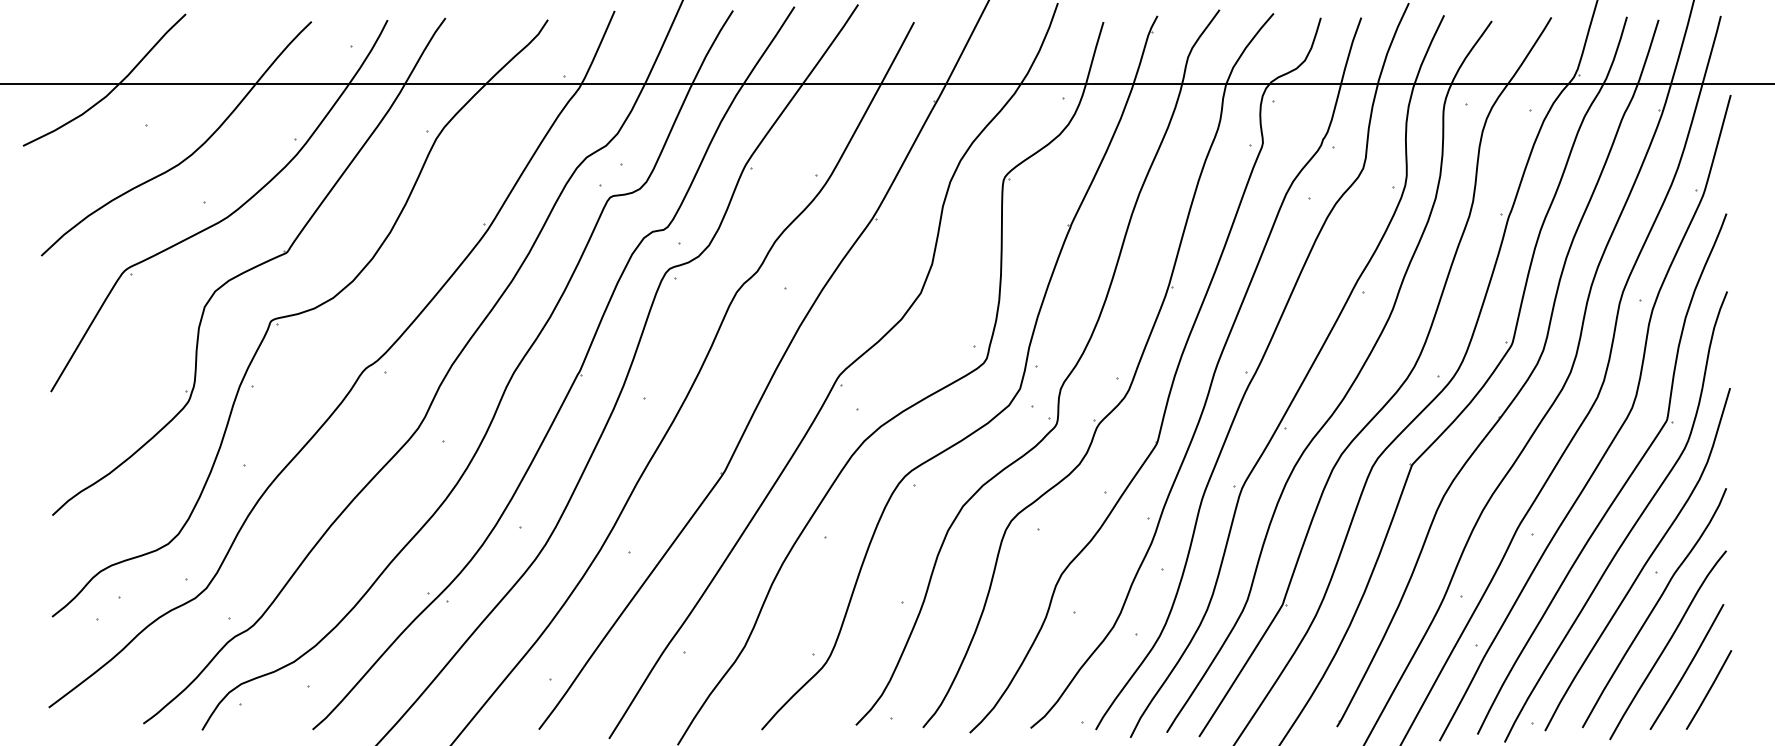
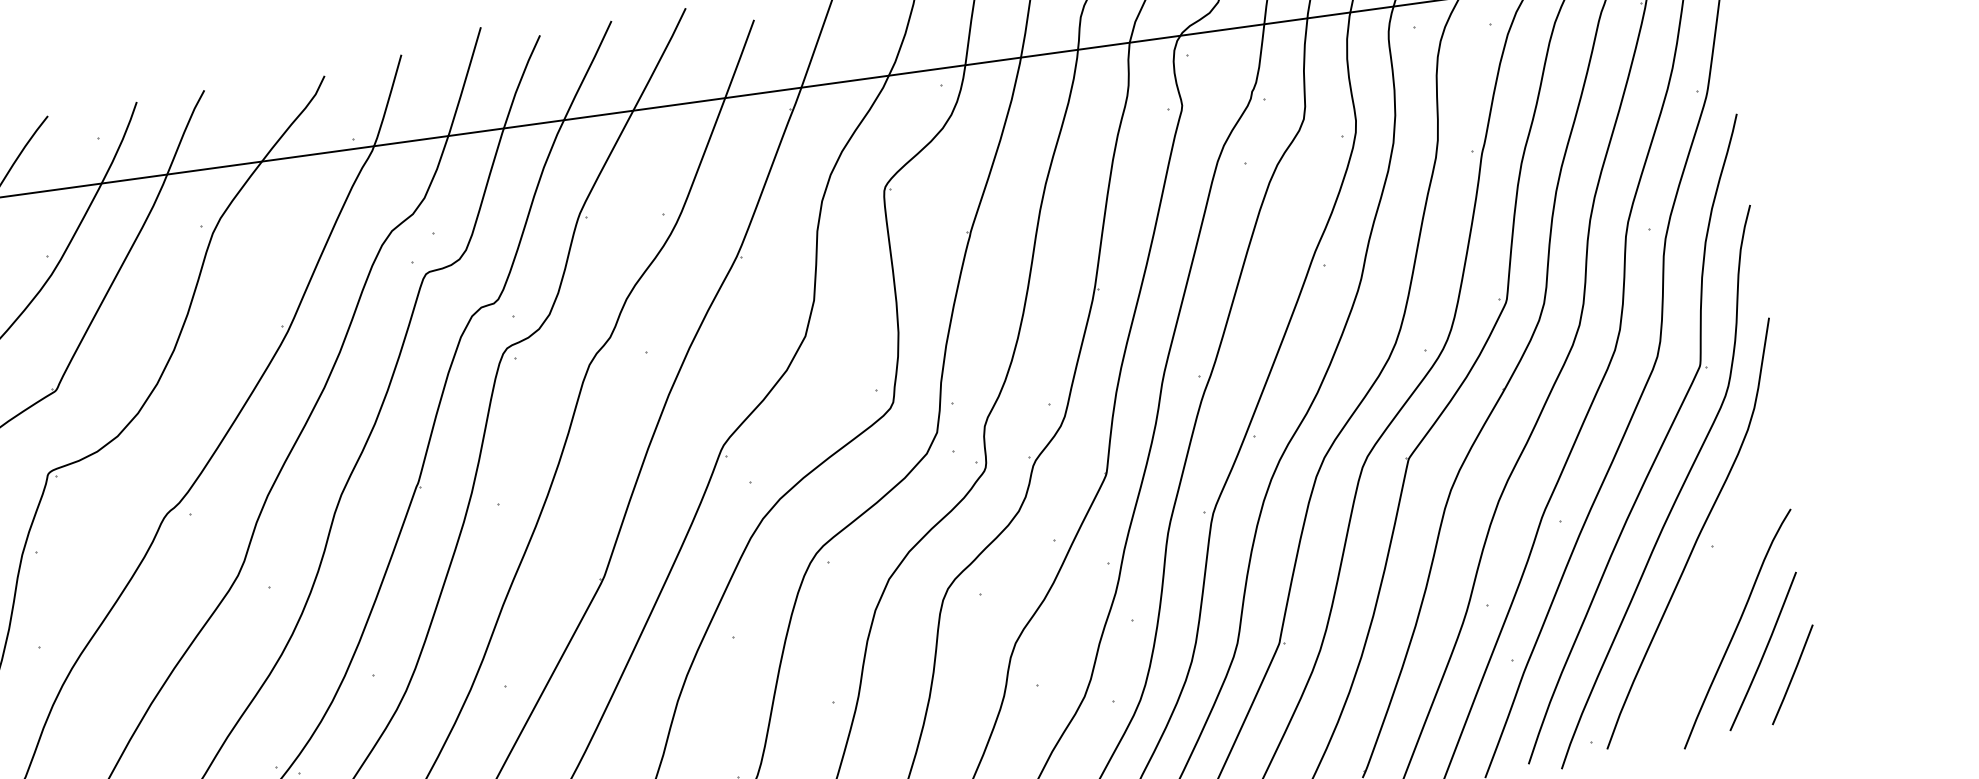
curve: (1653, 608) -> (1714, 588), removed

